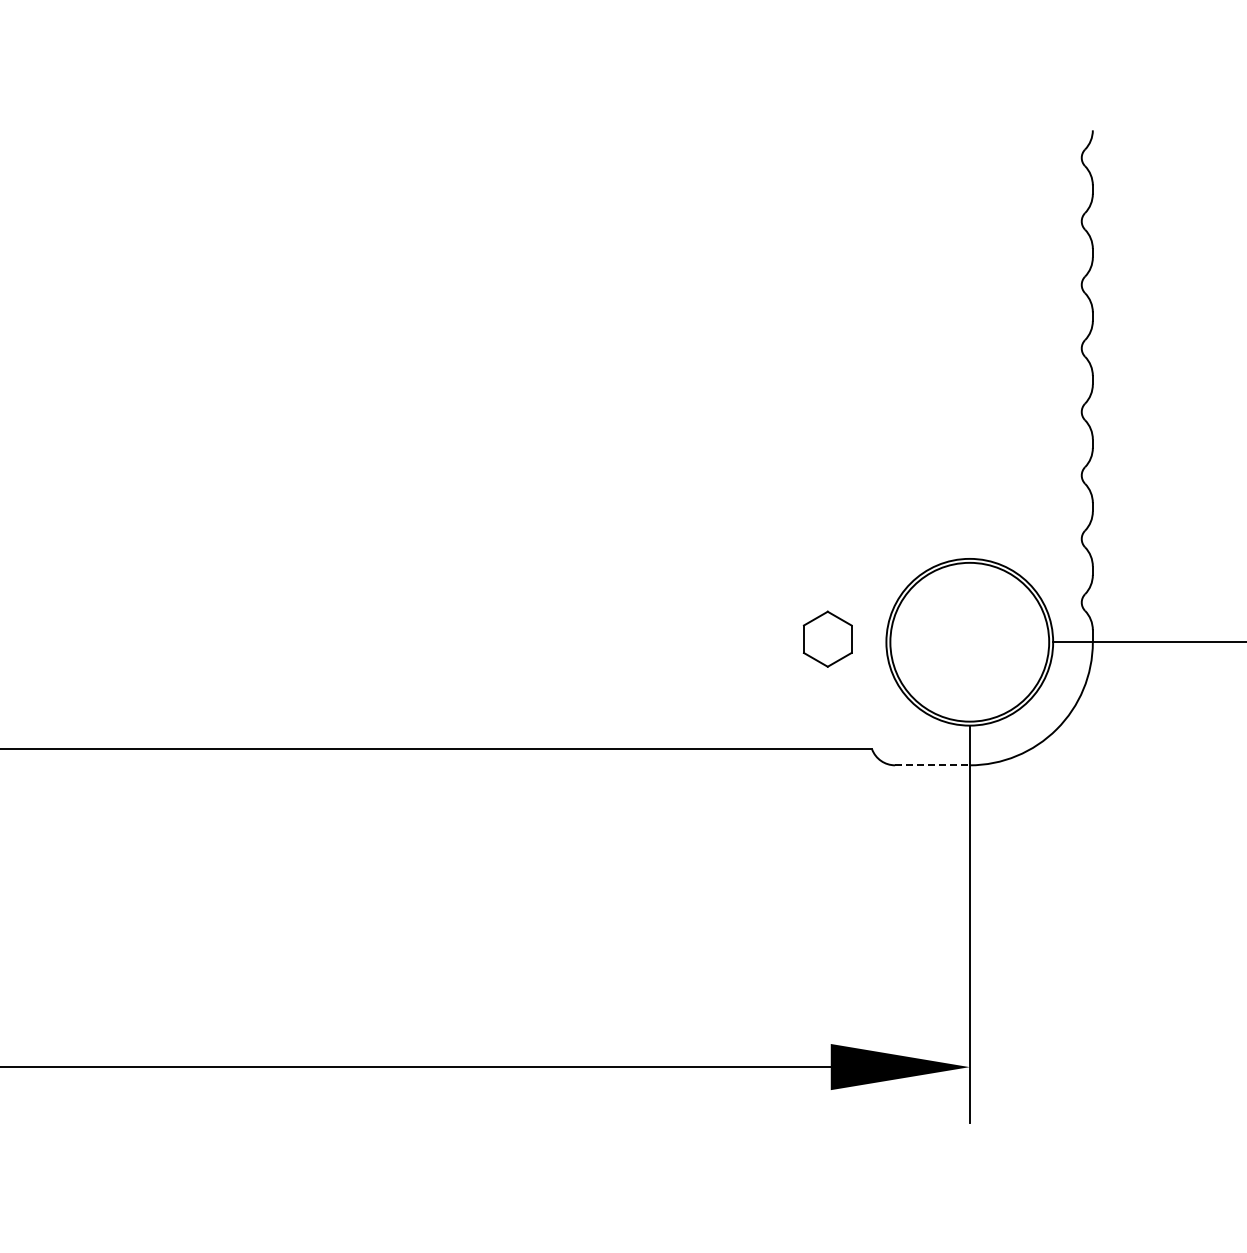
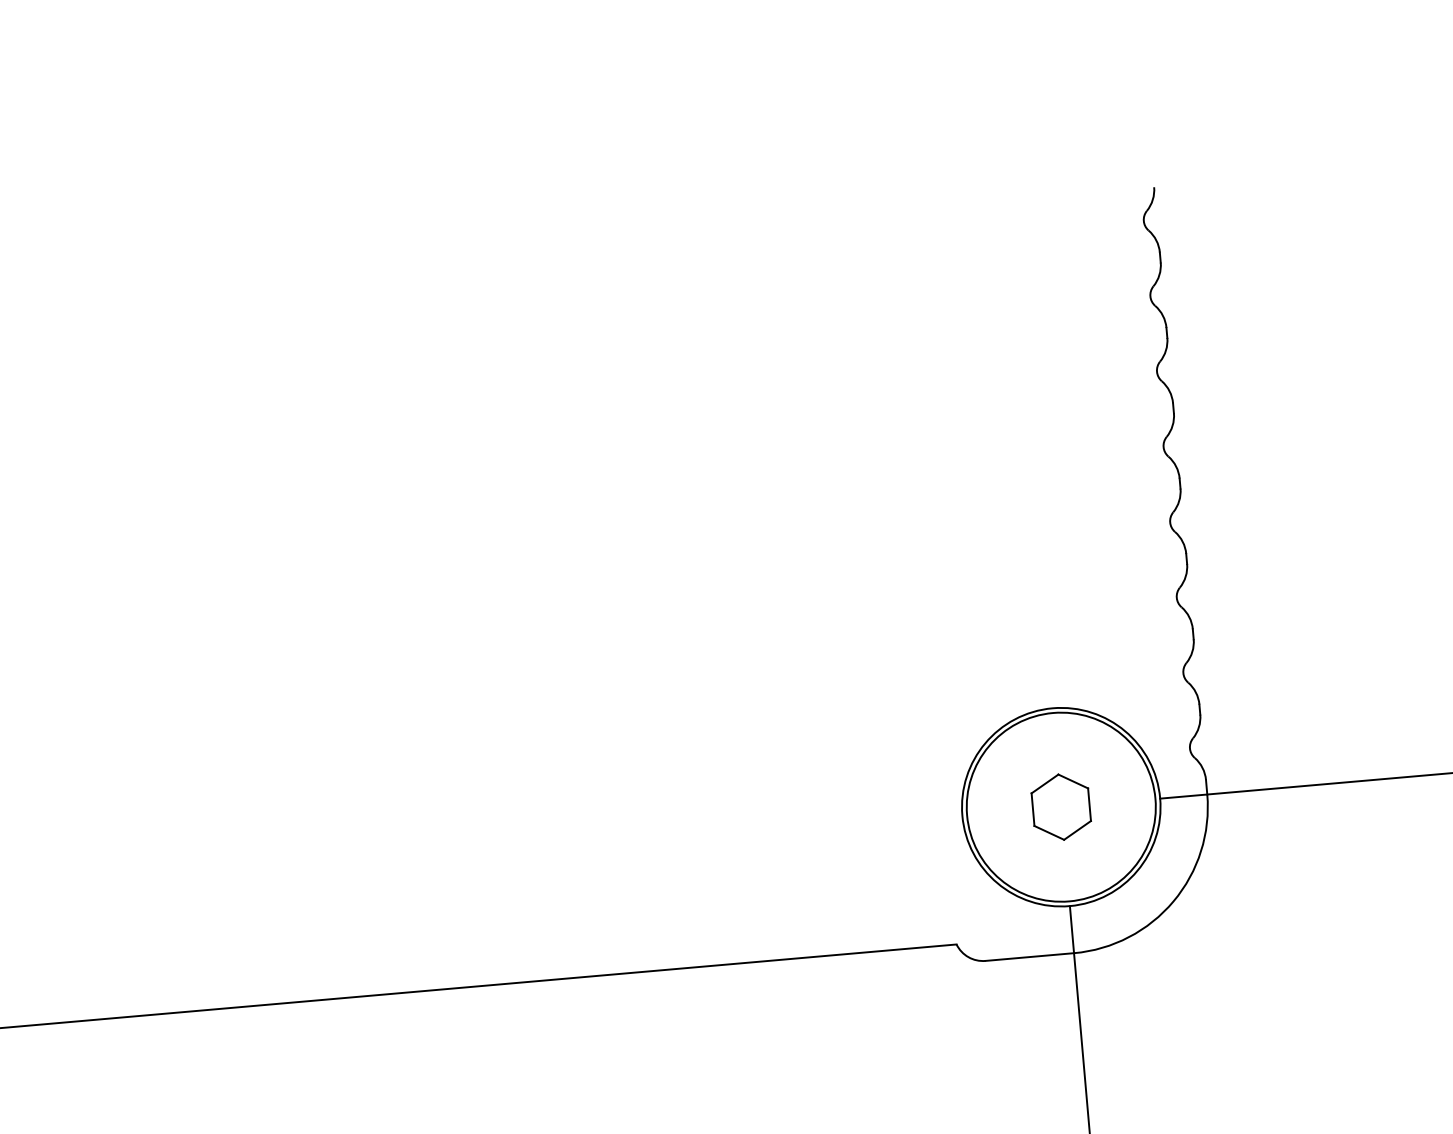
part: (827, 638) -> (1060, 806), moved
line: (932, 765) -> (1029, 957), dashed -> solid

